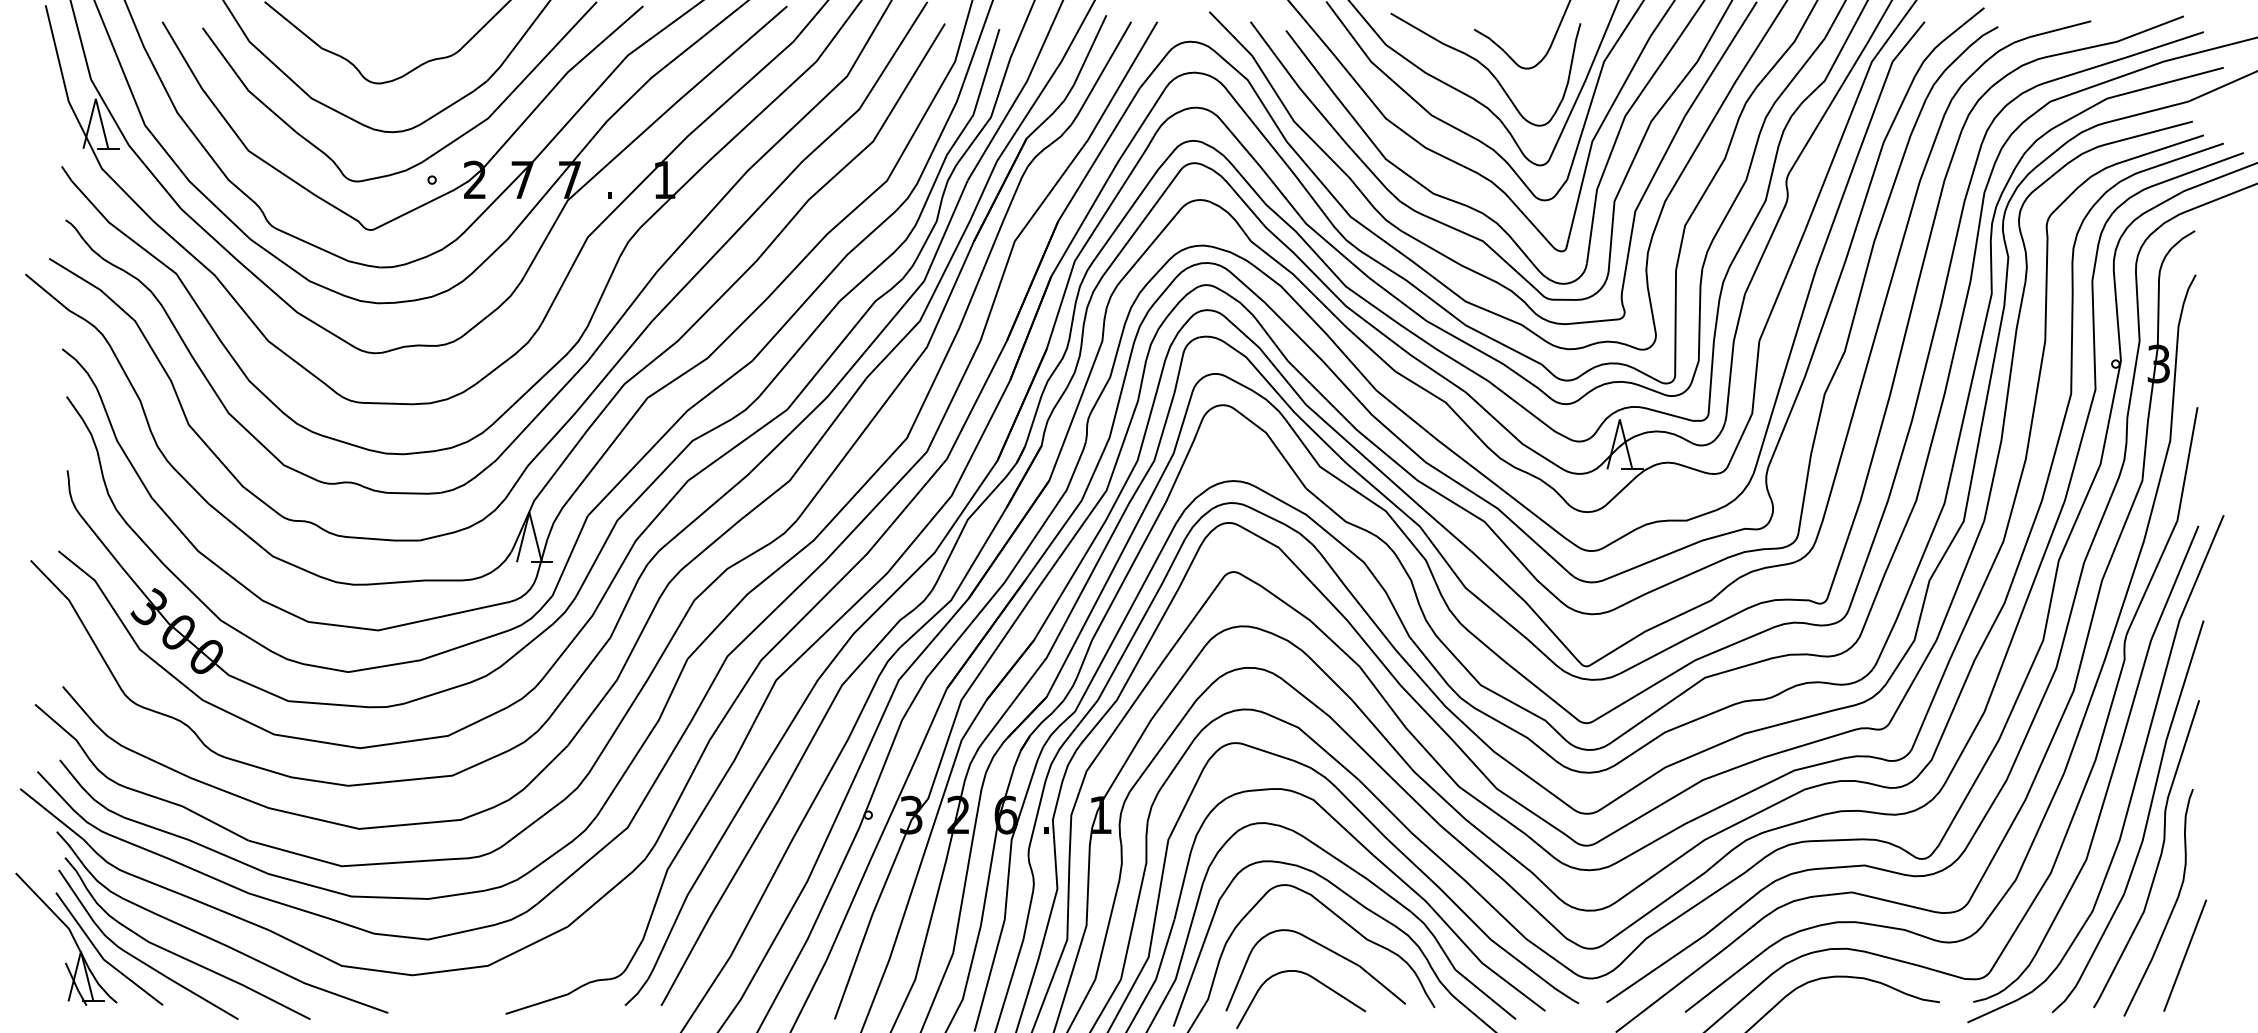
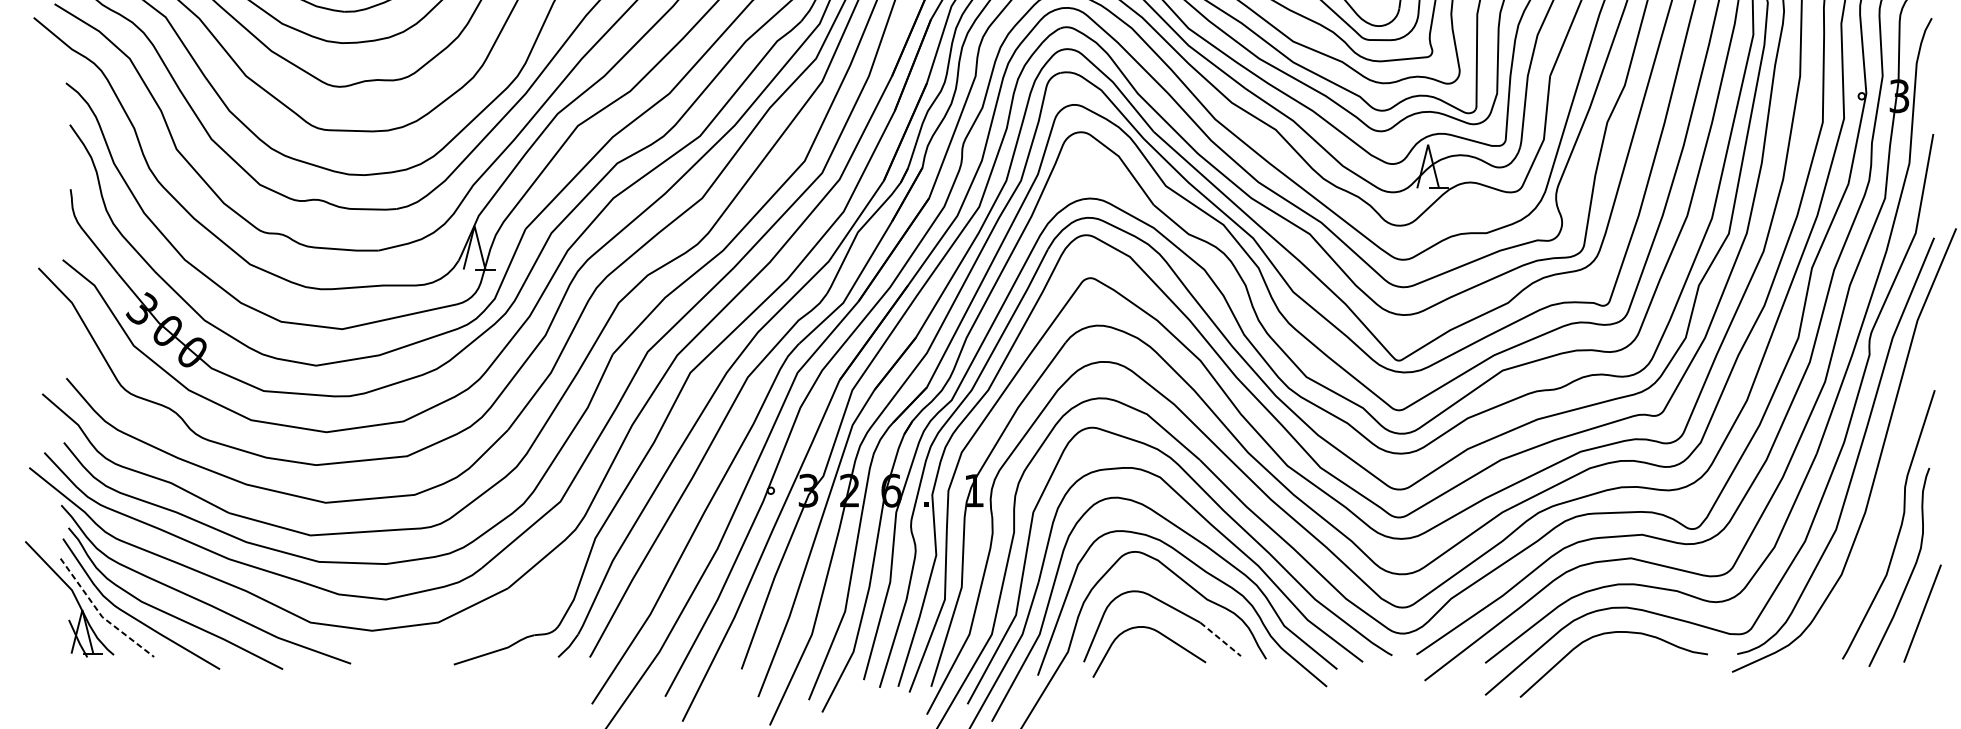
curve: (2146, 819) -> (1888, 494), removed
line: (102, 957) -> (101, 615), solid -> dashed
line: (1382, 985) -> (1220, 639), solid -> dashed

